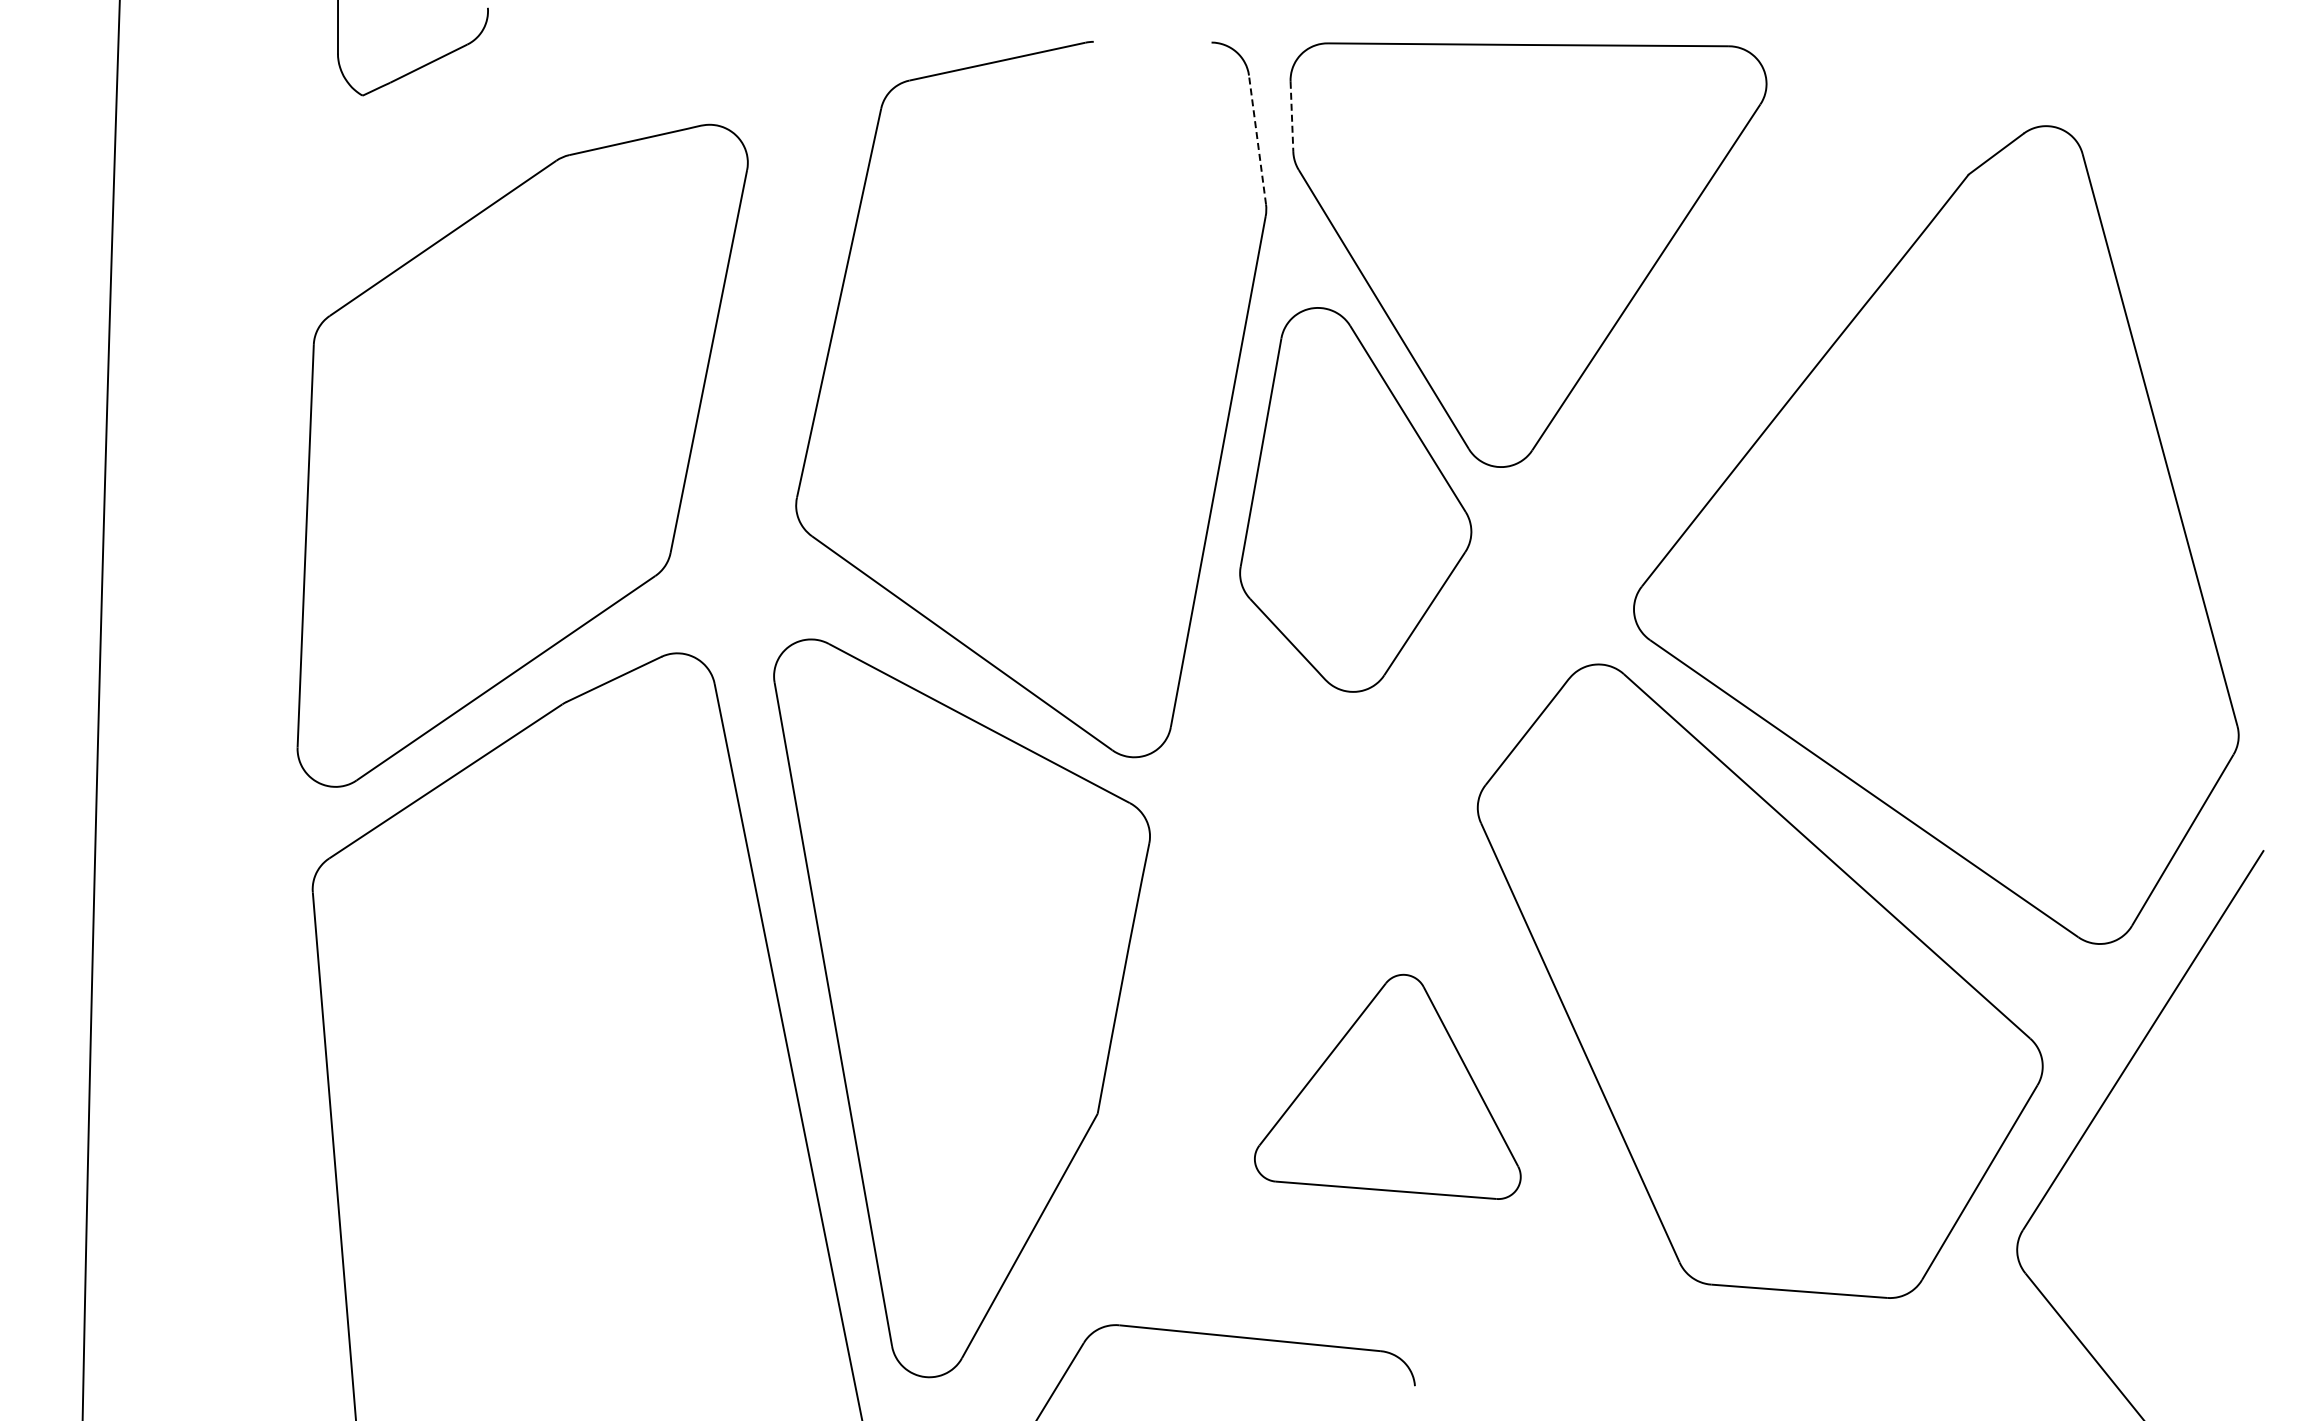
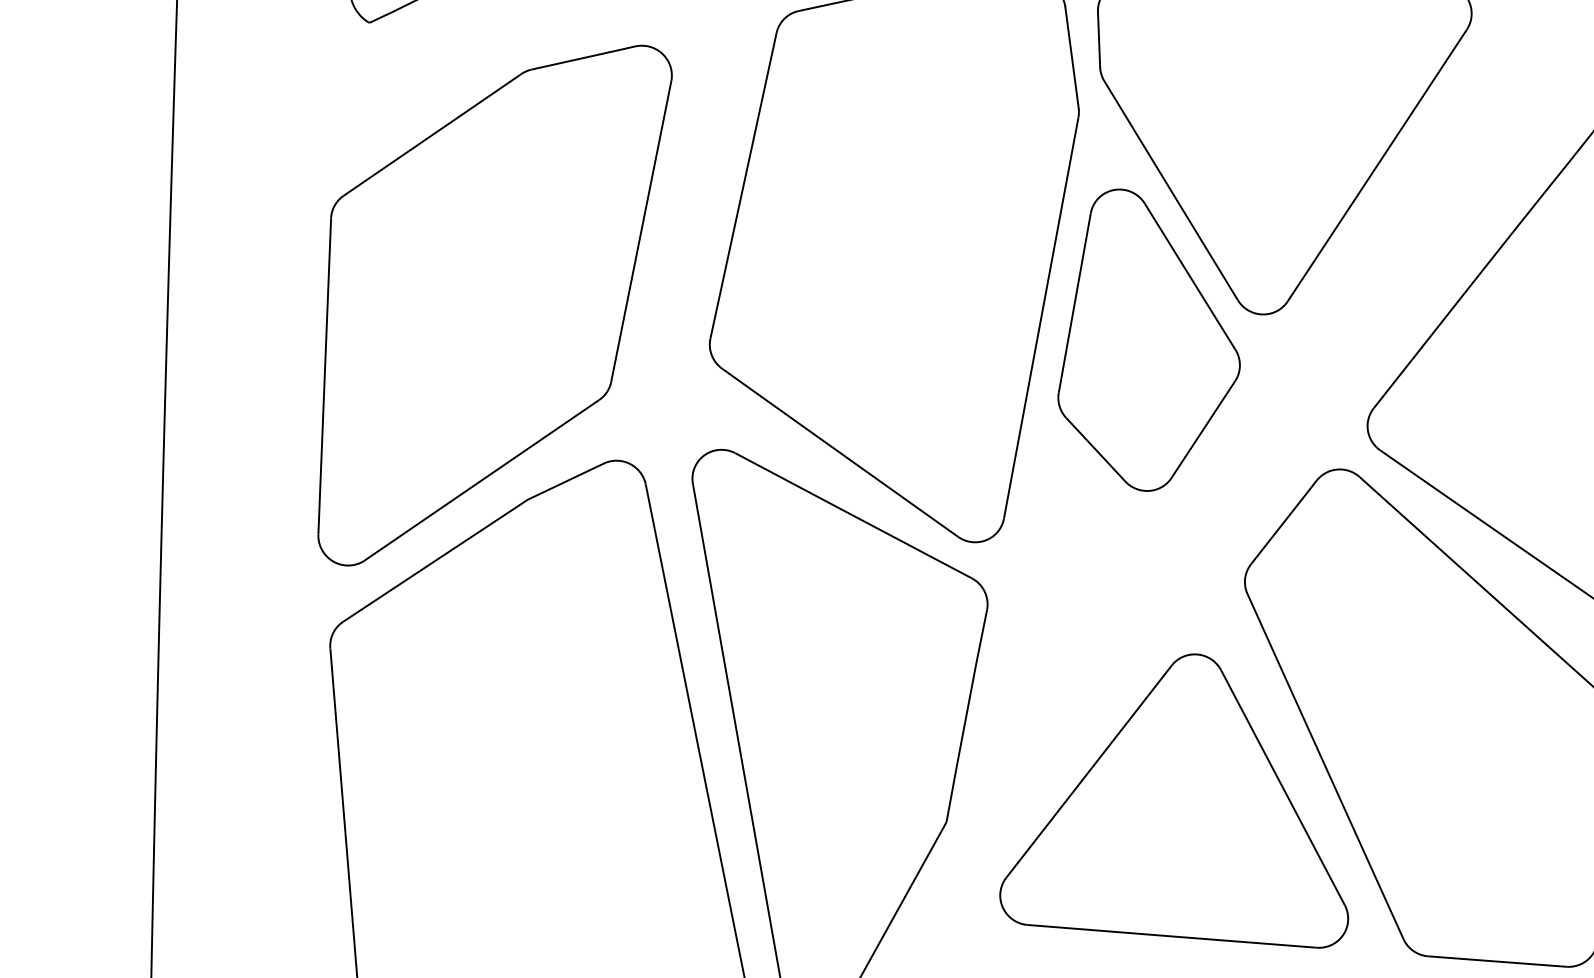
line: (1291, 117) -> (1098, 40), dashed -> solid
line: (1257, 139) -> (1071, 57), dashed -> solid
part: (1387, 1086) -> (1174, 800), size x1.67

